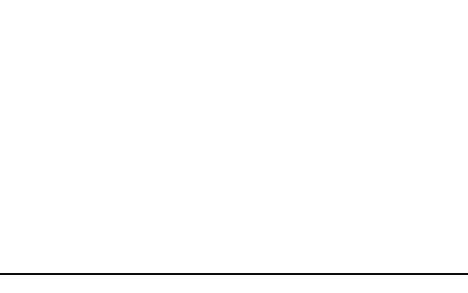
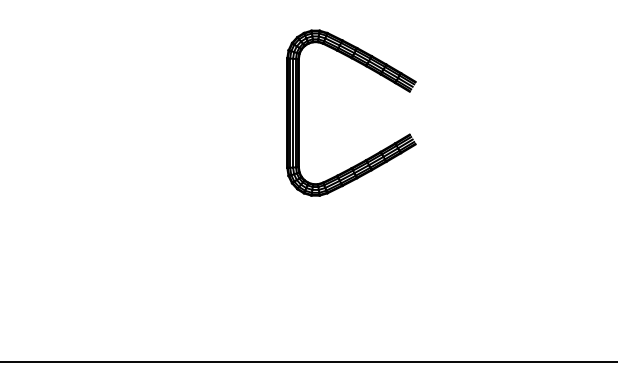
part: (280, 53) -> (370, 70), added

